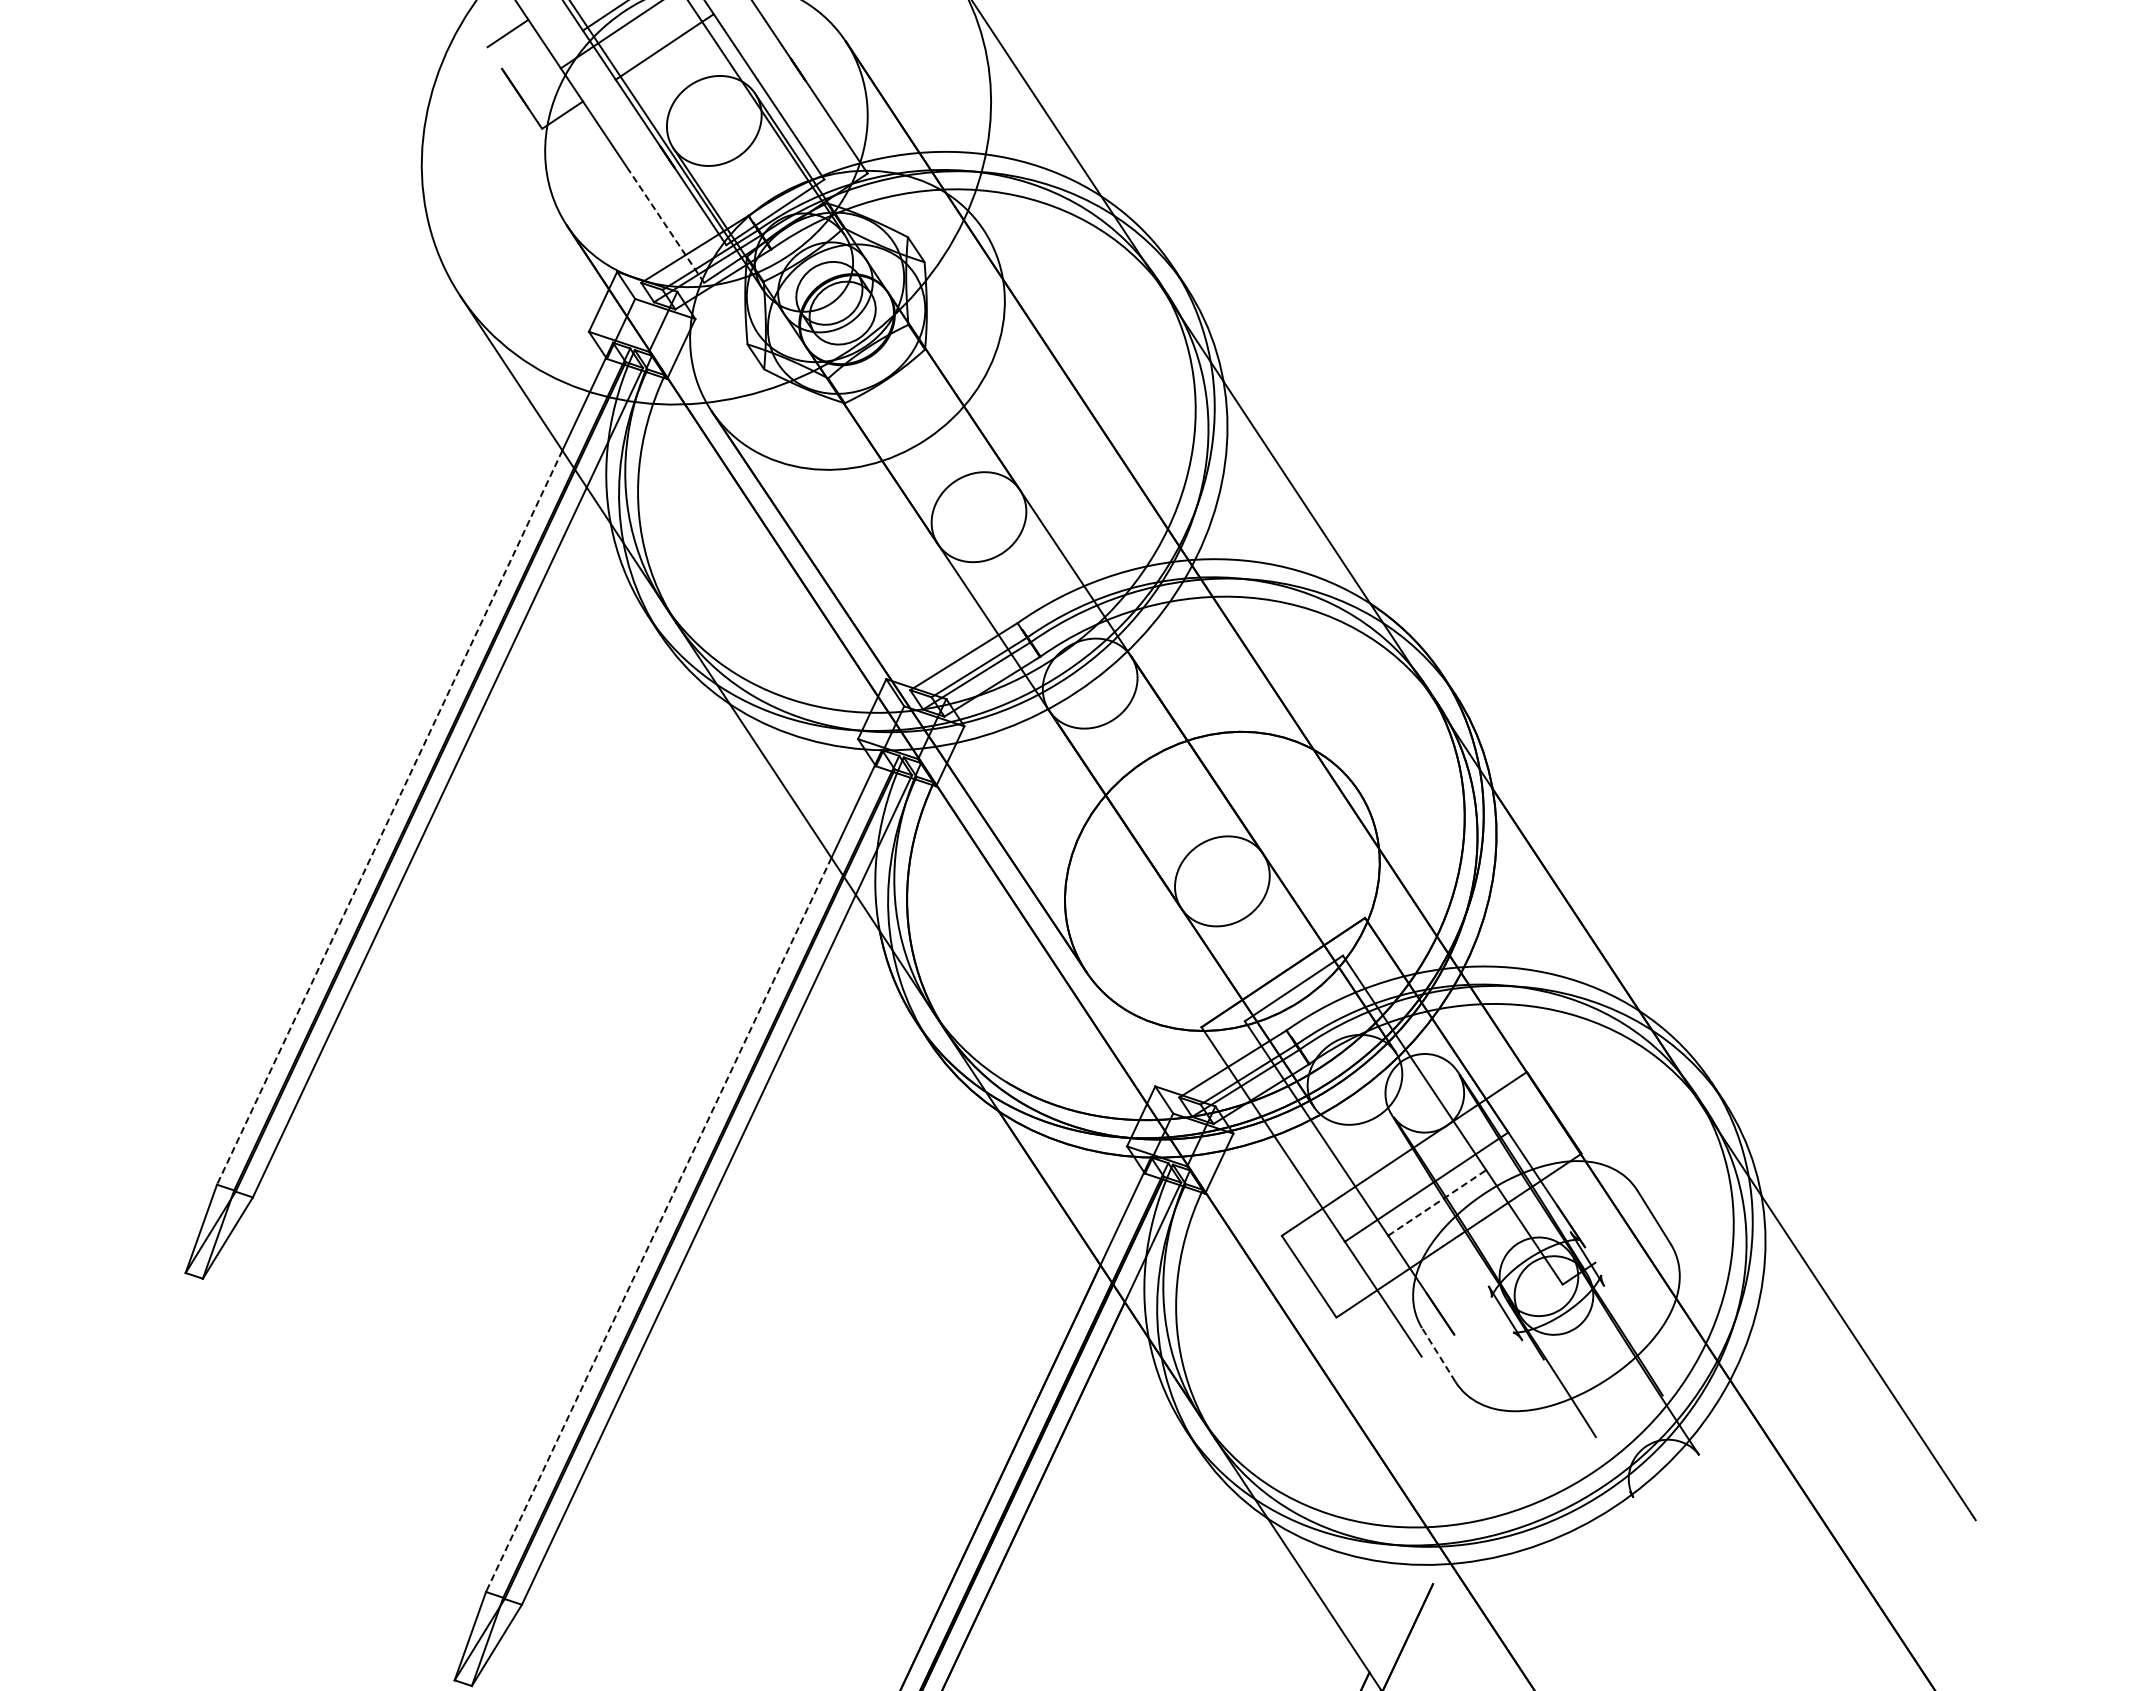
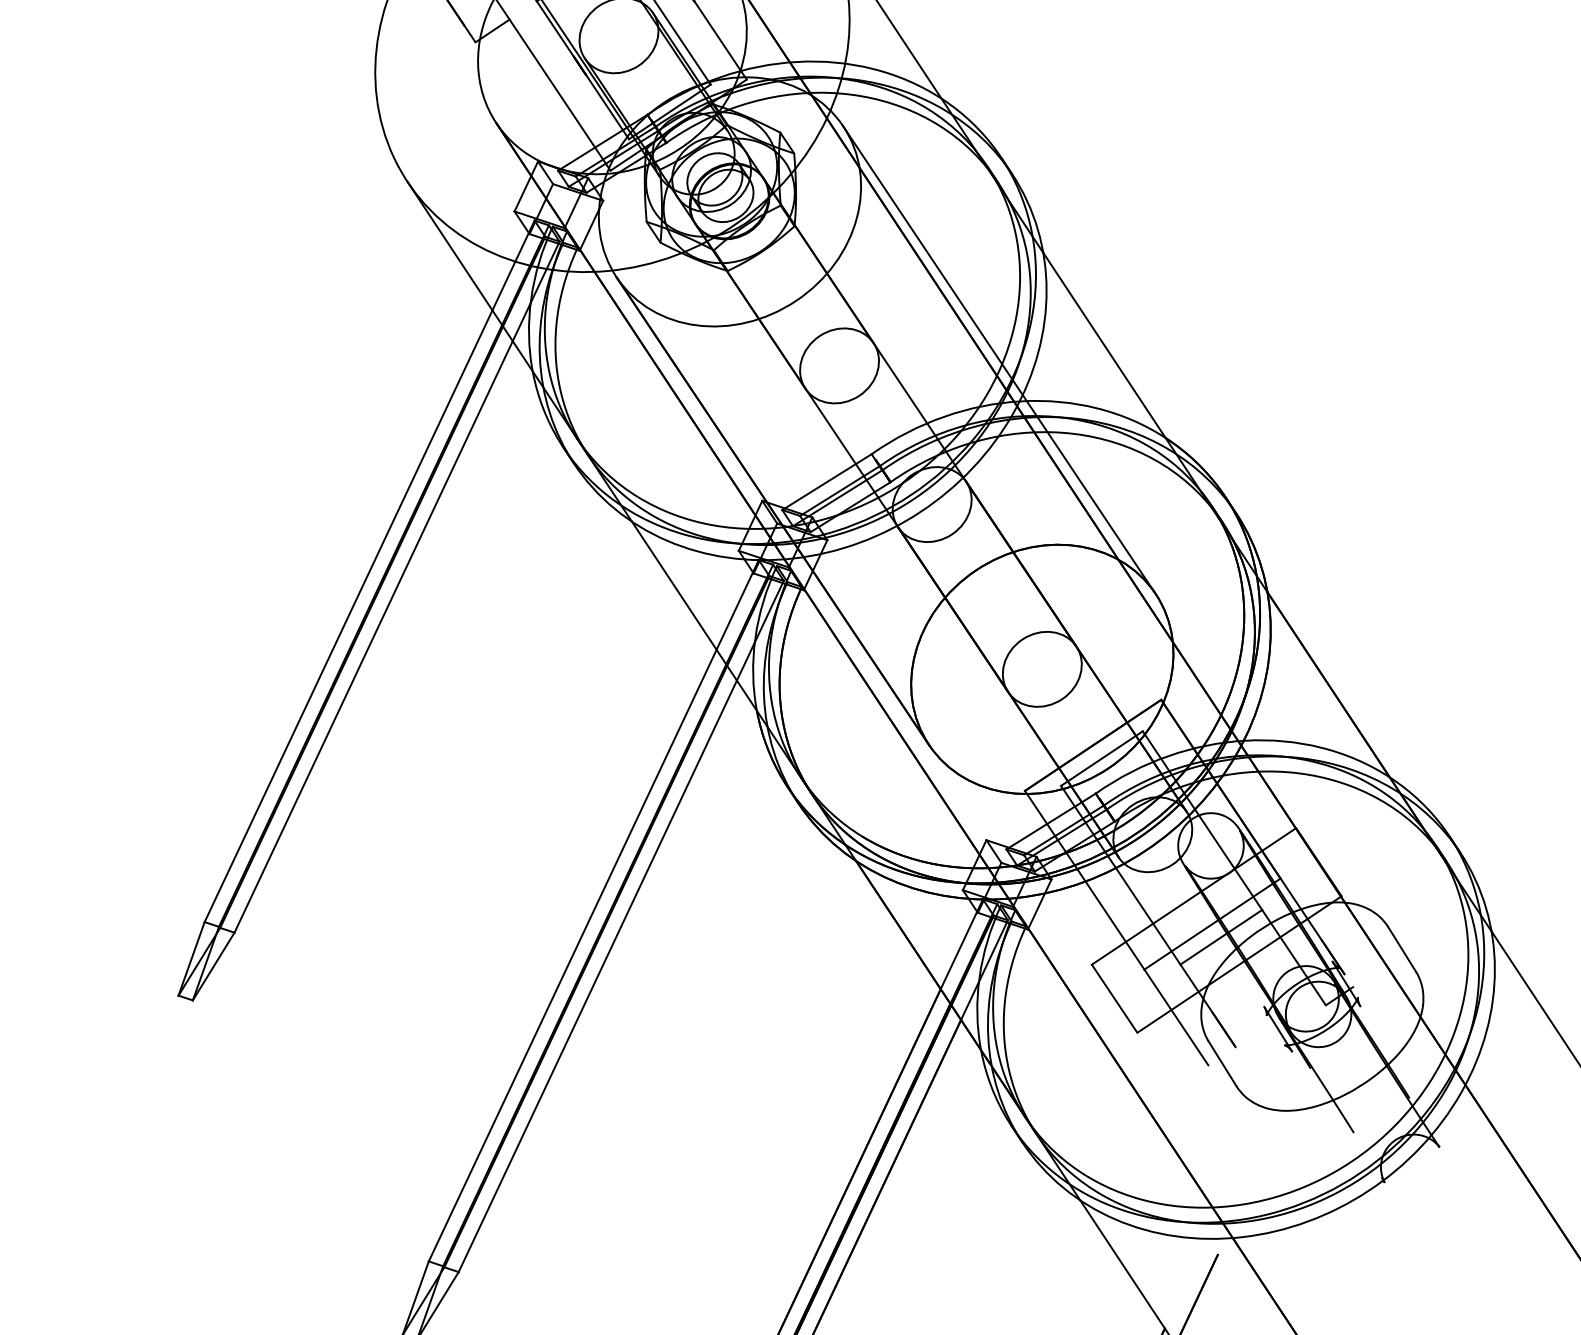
line: (665, 225) -> (578, 122), dashed -> solid
line: (1170, 509) -> (999, 359), added
line: (389, 817) -> (348, 616), dashed -> solid
line: (1437, 1202) -> (1221, 936), dashed -> solid
line: (658, 1224) -> (572, 955), dashed -> solid
line: (1438, 1354) -> (1222, 1063), dashed -> solid

